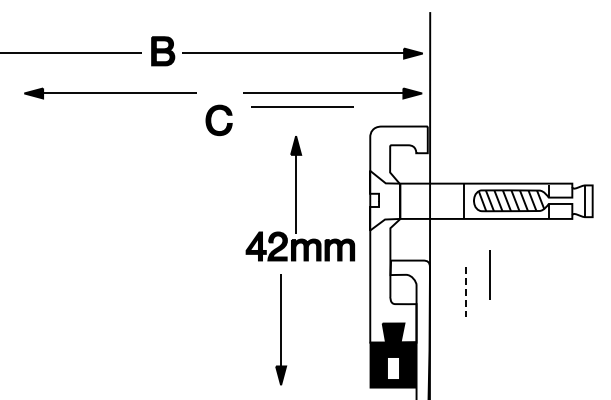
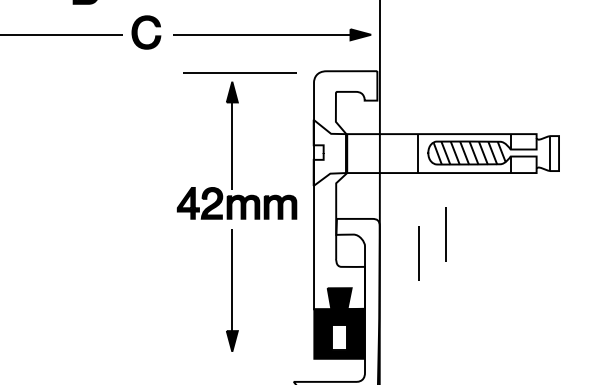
line: (302, 106) -> (239, 72), moved
part: (211, 120) -> (138, 32), moved
line: (465, 292) -> (418, 254), dashed -> solid
part: (281, 329) -> (232, 290), moved

